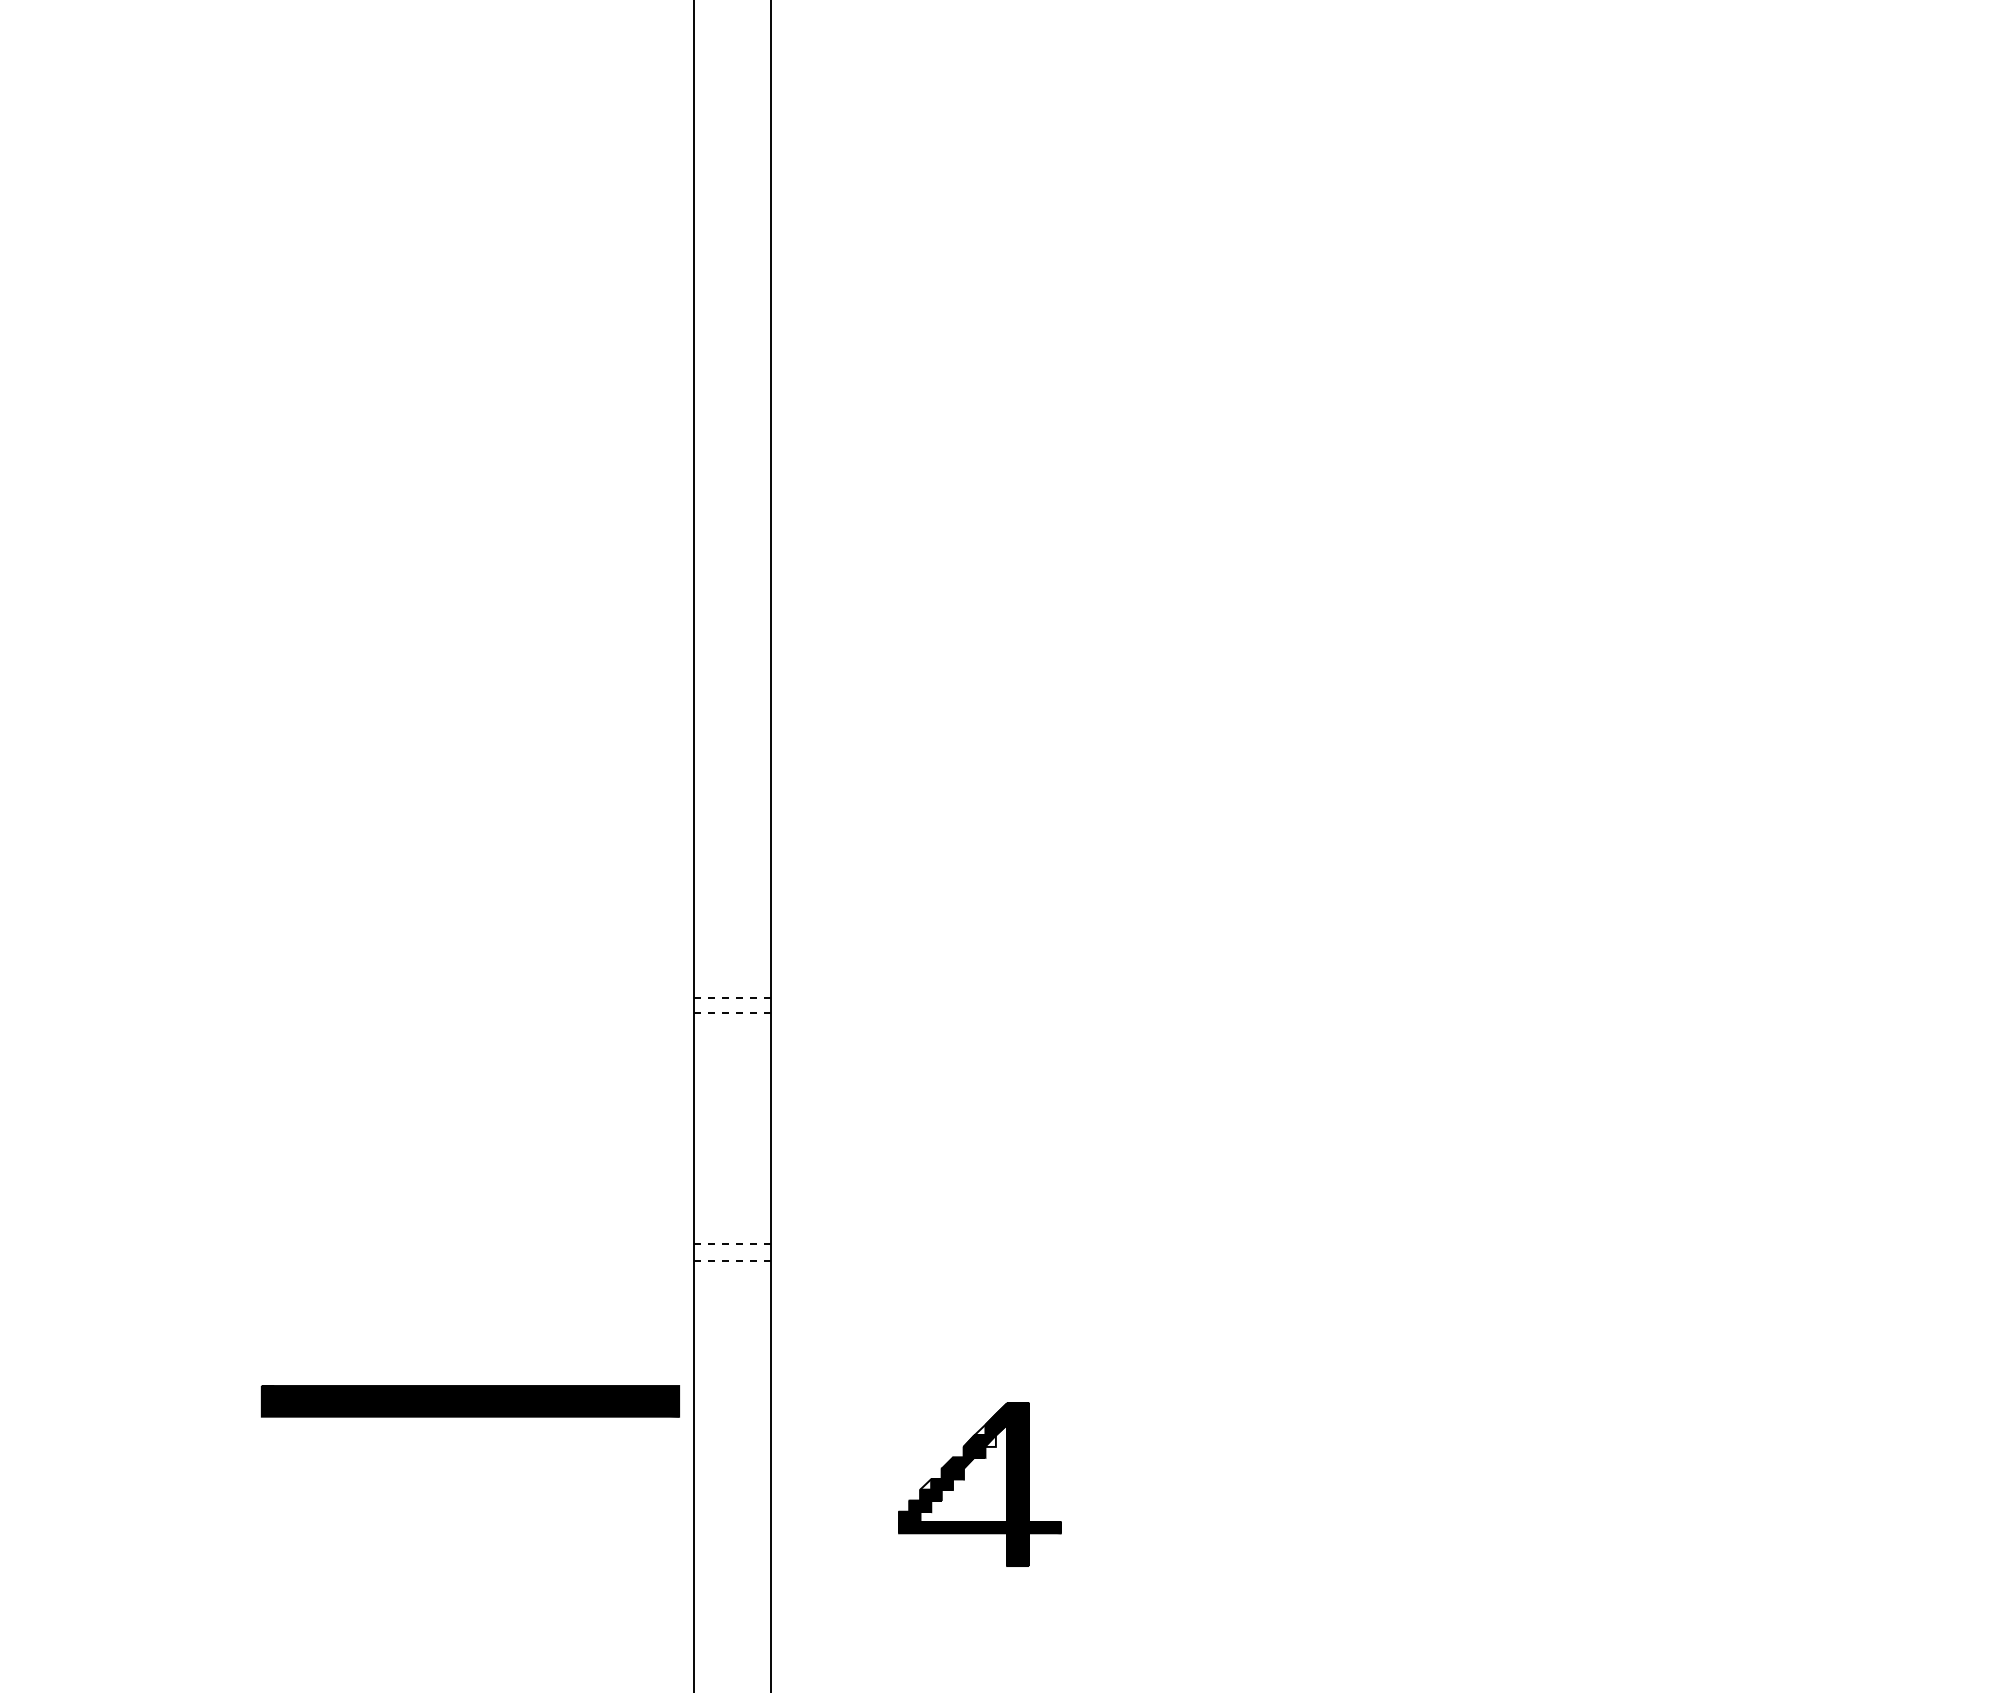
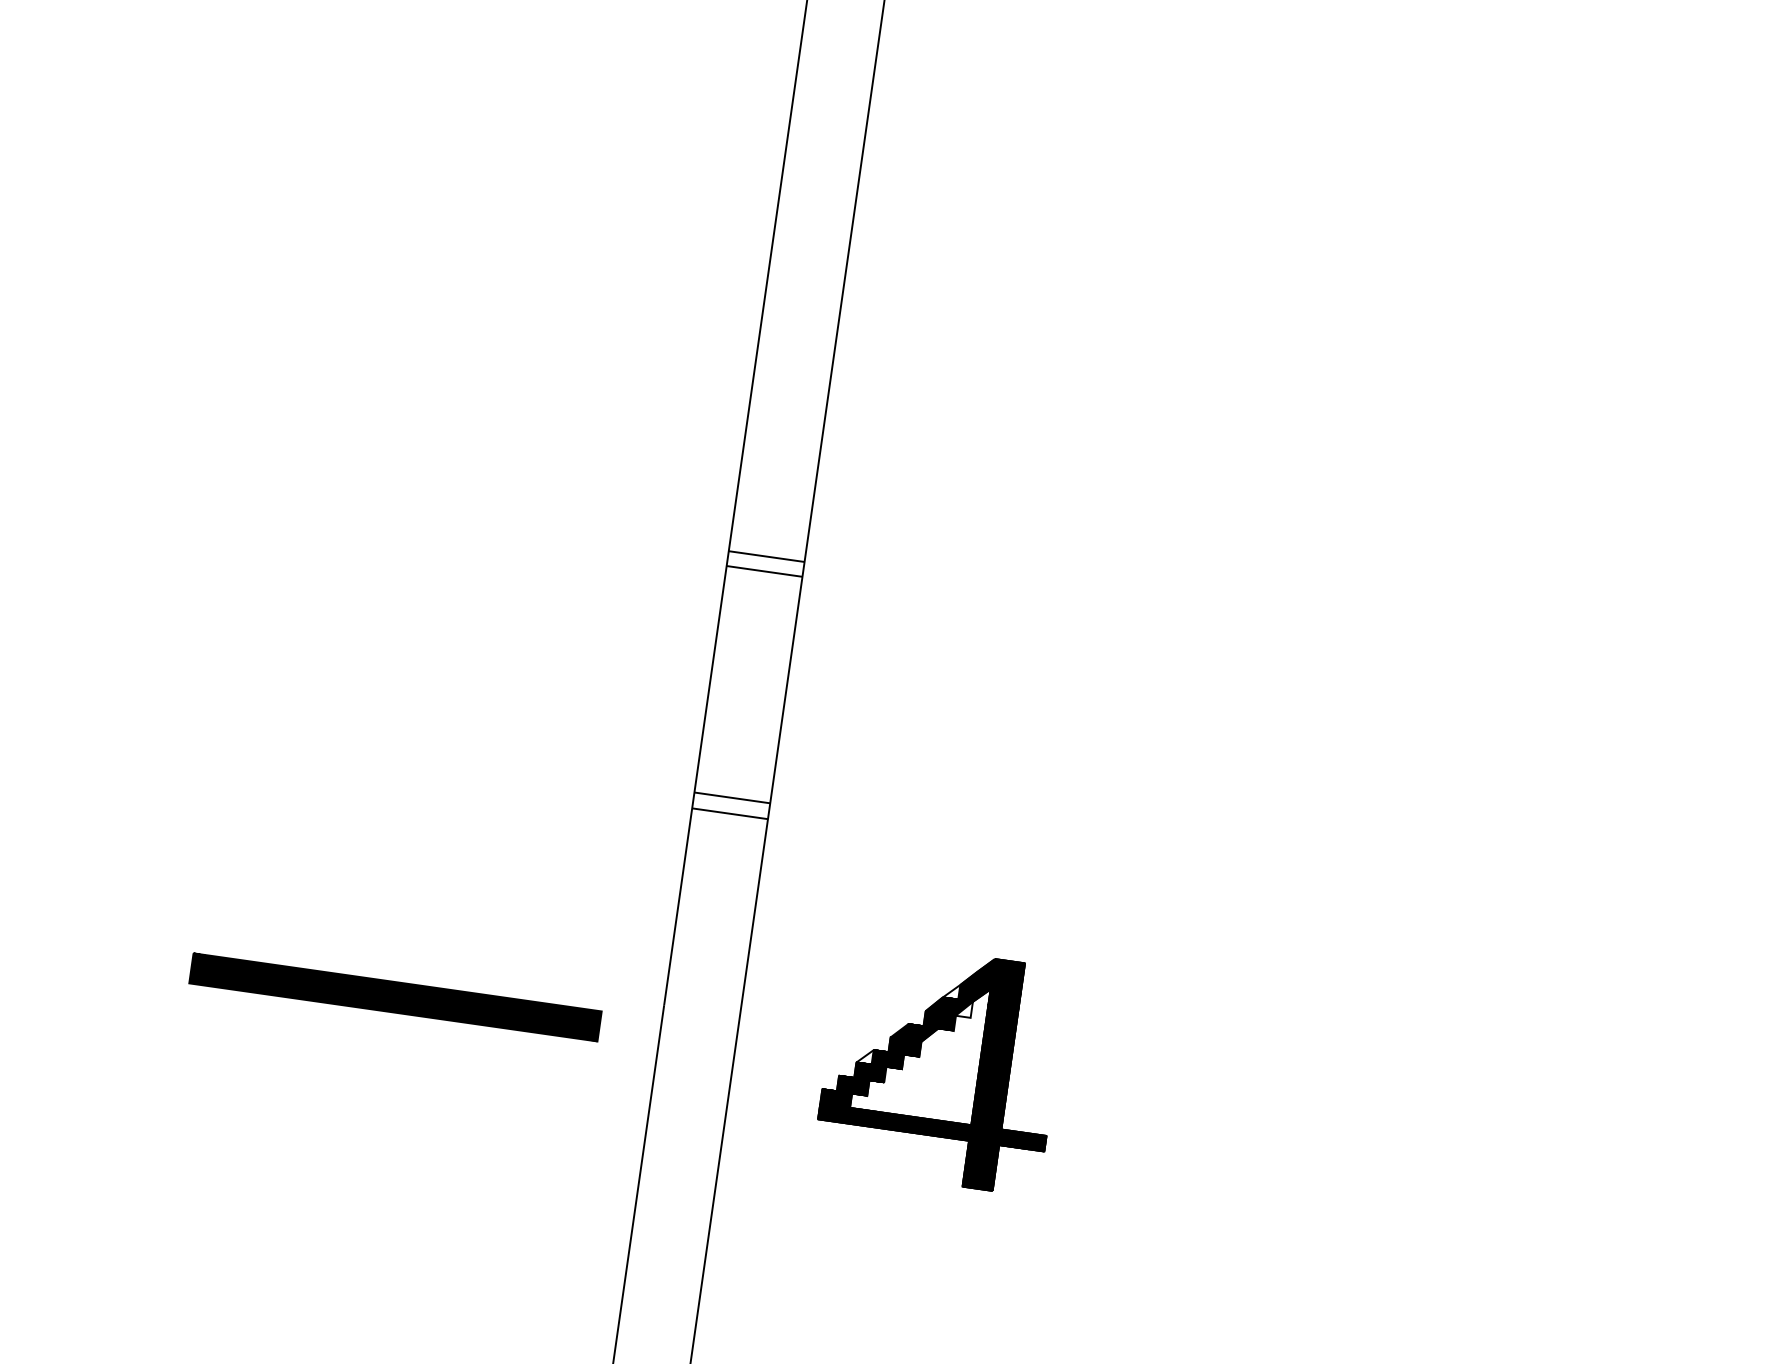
line: (732, 997) -> (766, 556), dashed -> solid
line: (732, 1012) -> (764, 571), dashed -> solid
line: (732, 1244) -> (732, 797), dashed -> solid
line: (732, 1260) -> (730, 813), dashed -> solid
part: (469, 1401) -> (394, 997), moved
part: (979, 1484) -> (940, 1067), size x1.43

